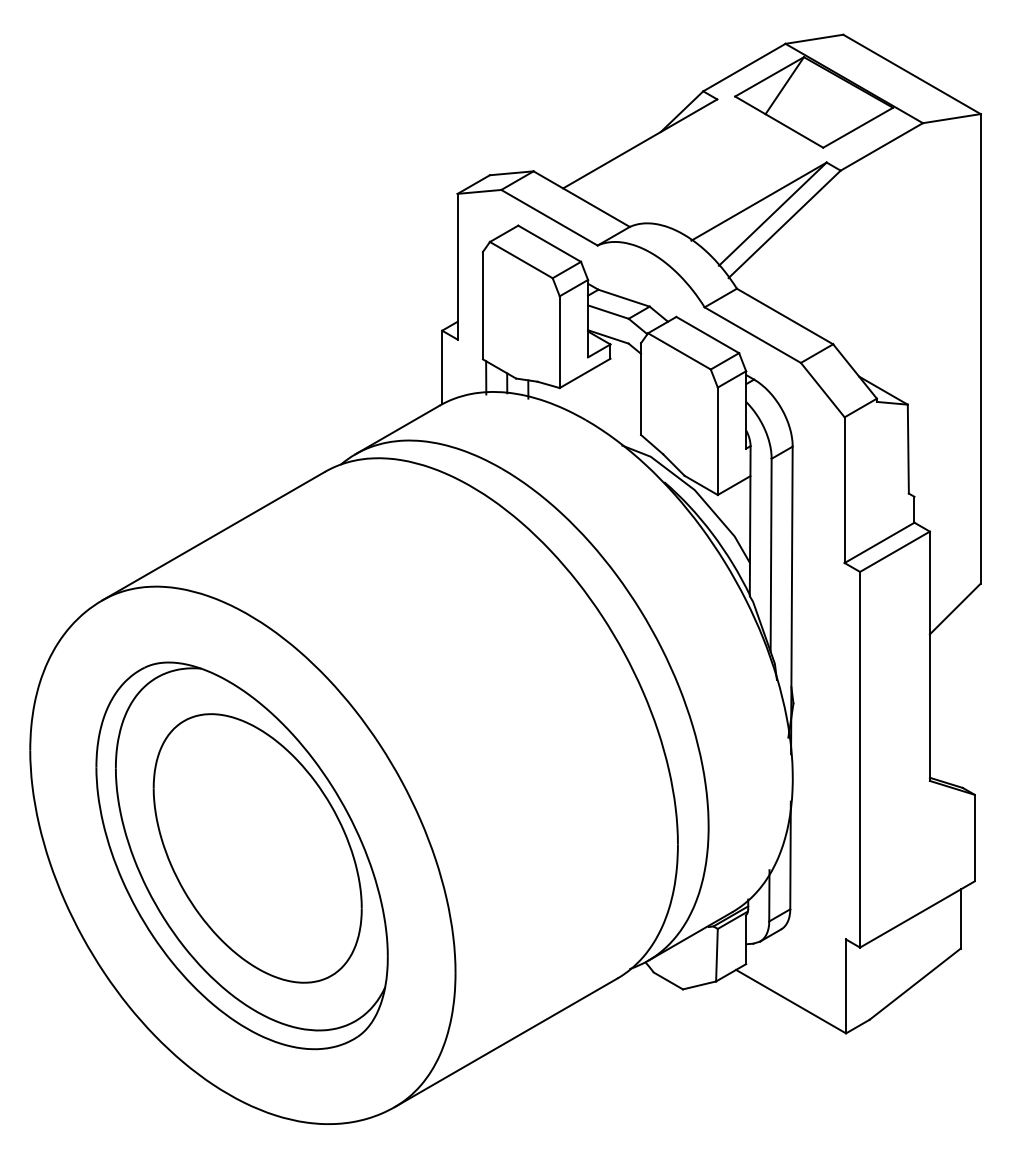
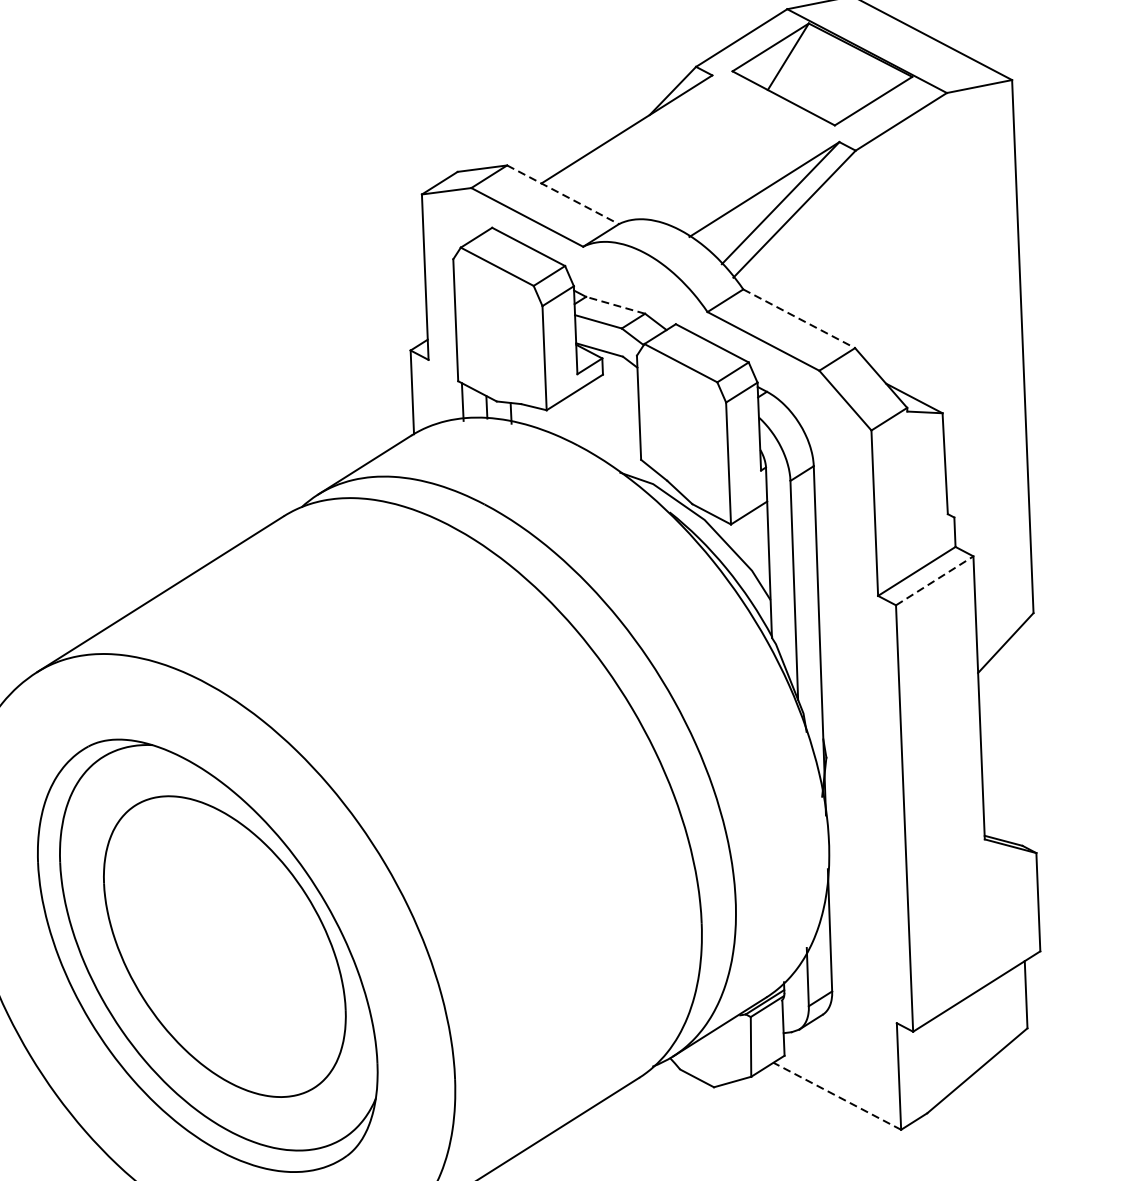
line: (581, 199) -> (562, 195), solid -> dashed
line: (623, 298) -> (614, 305), solid -> dashed
line: (785, 316) -> (799, 318), solid -> dashed
line: (895, 551) -> (935, 580), solid -> dashed
line: (790, 1001) -> (836, 1096), solid -> dashed

